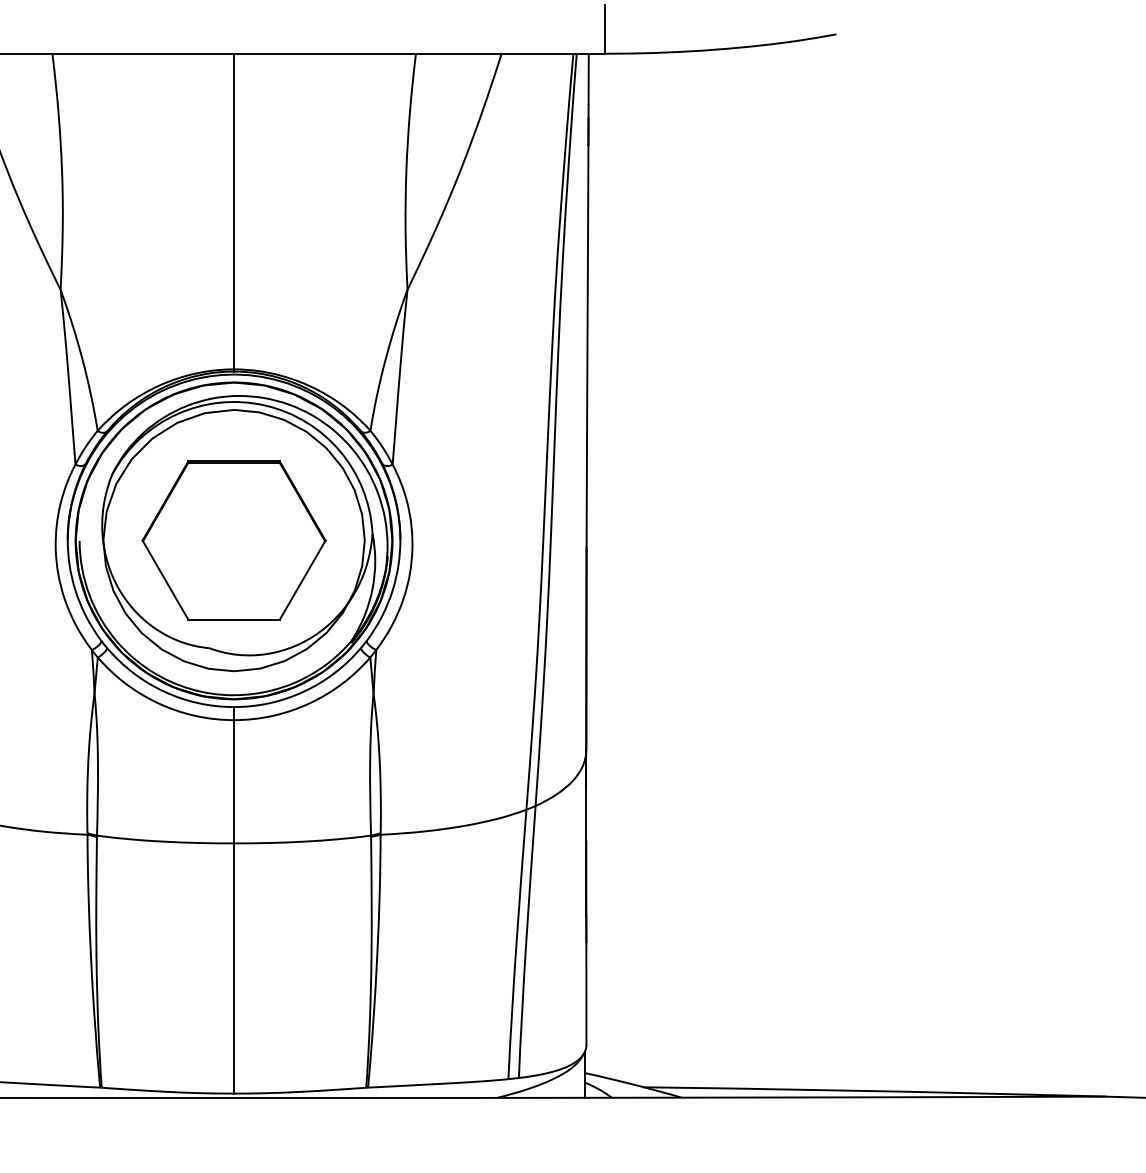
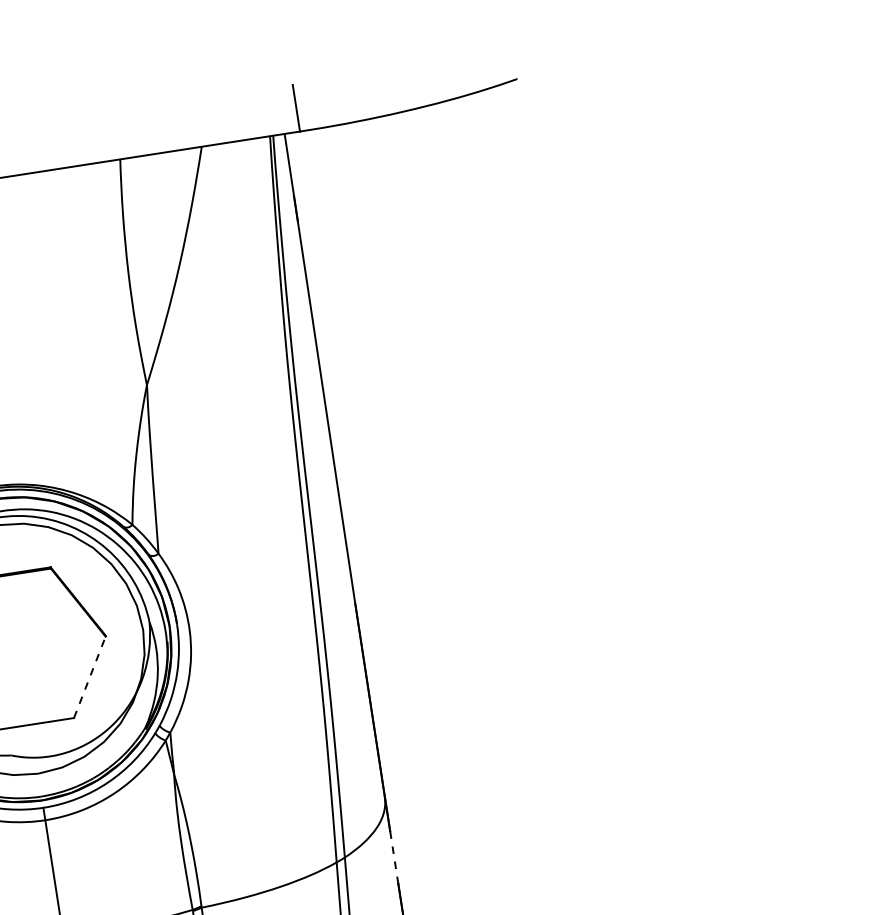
line: (302, 580) -> (89, 677), solid -> dashed
line: (586, 813) -> (394, 857), solid -> dashed

